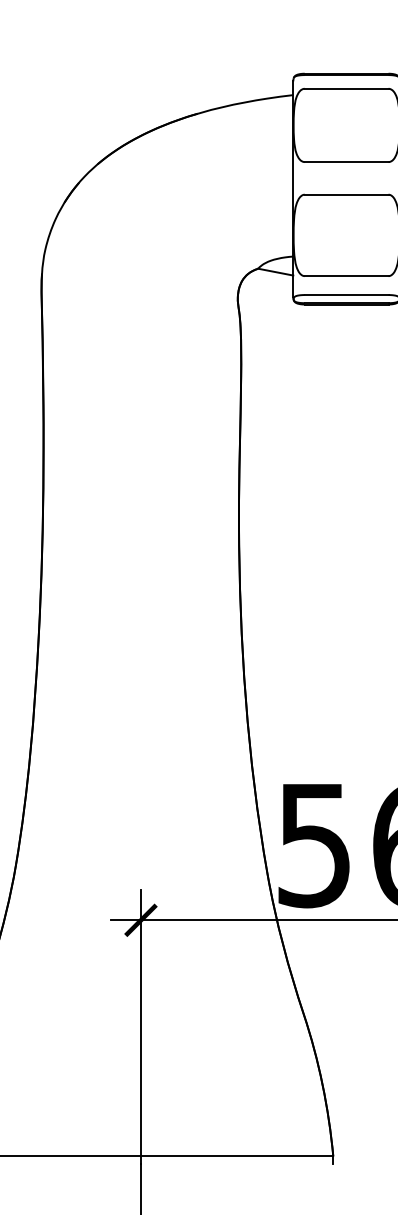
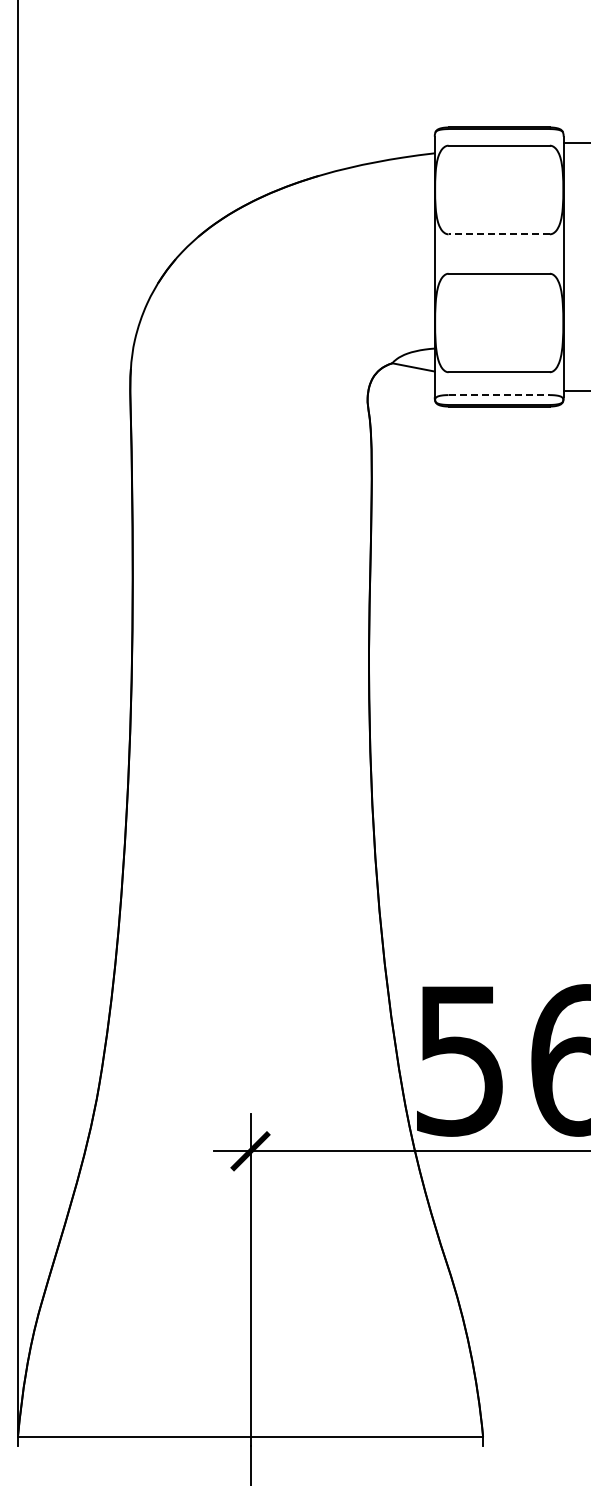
line: (346, 162) -> (499, 234), solid -> dashed
line: (346, 295) -> (499, 395), solid -> dashed

